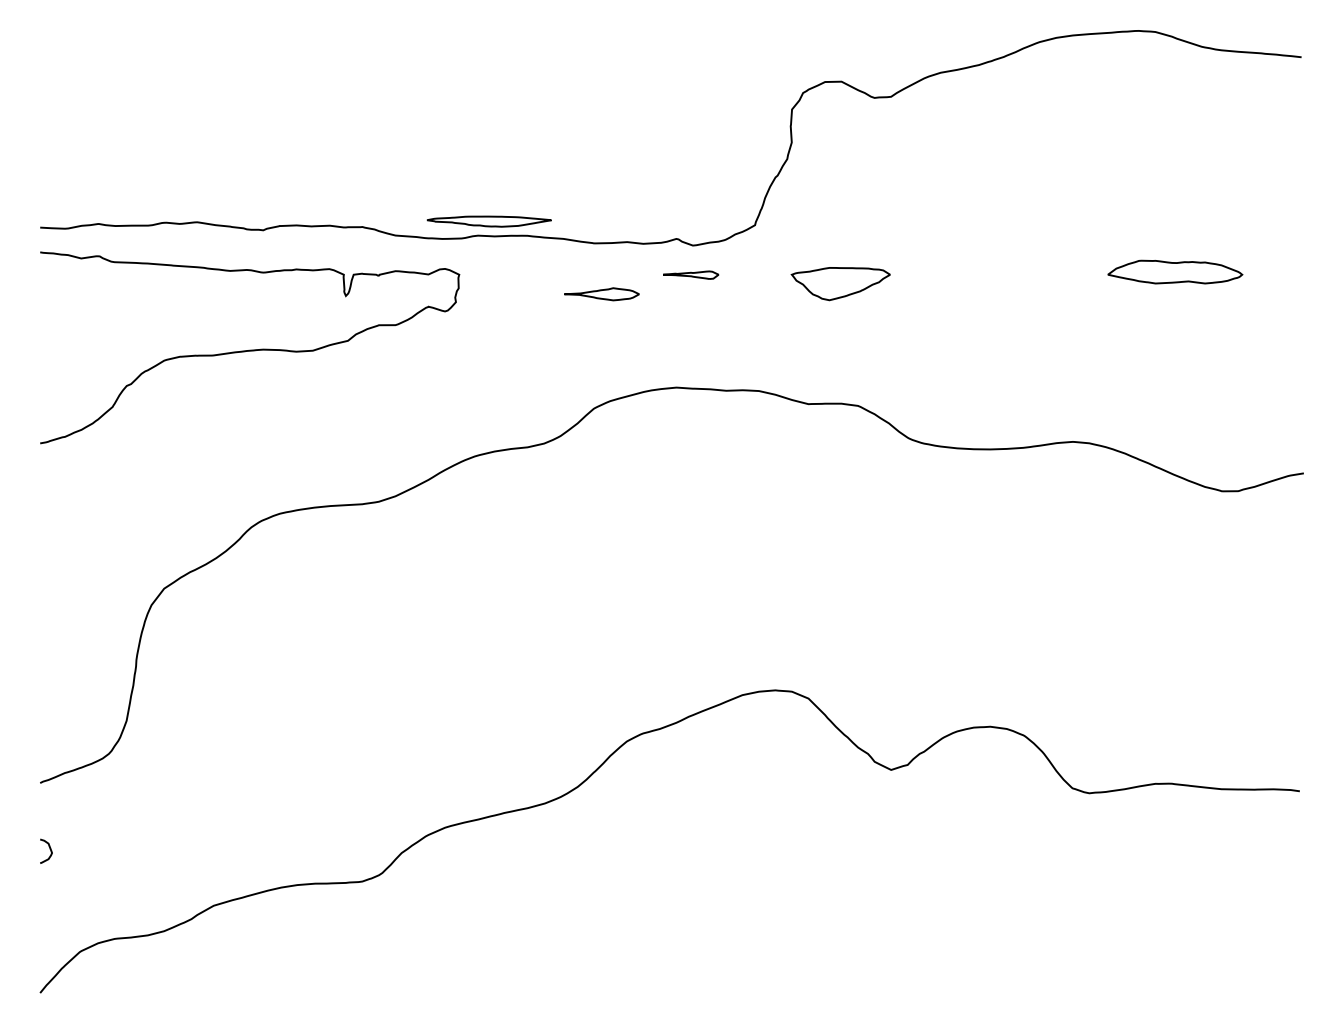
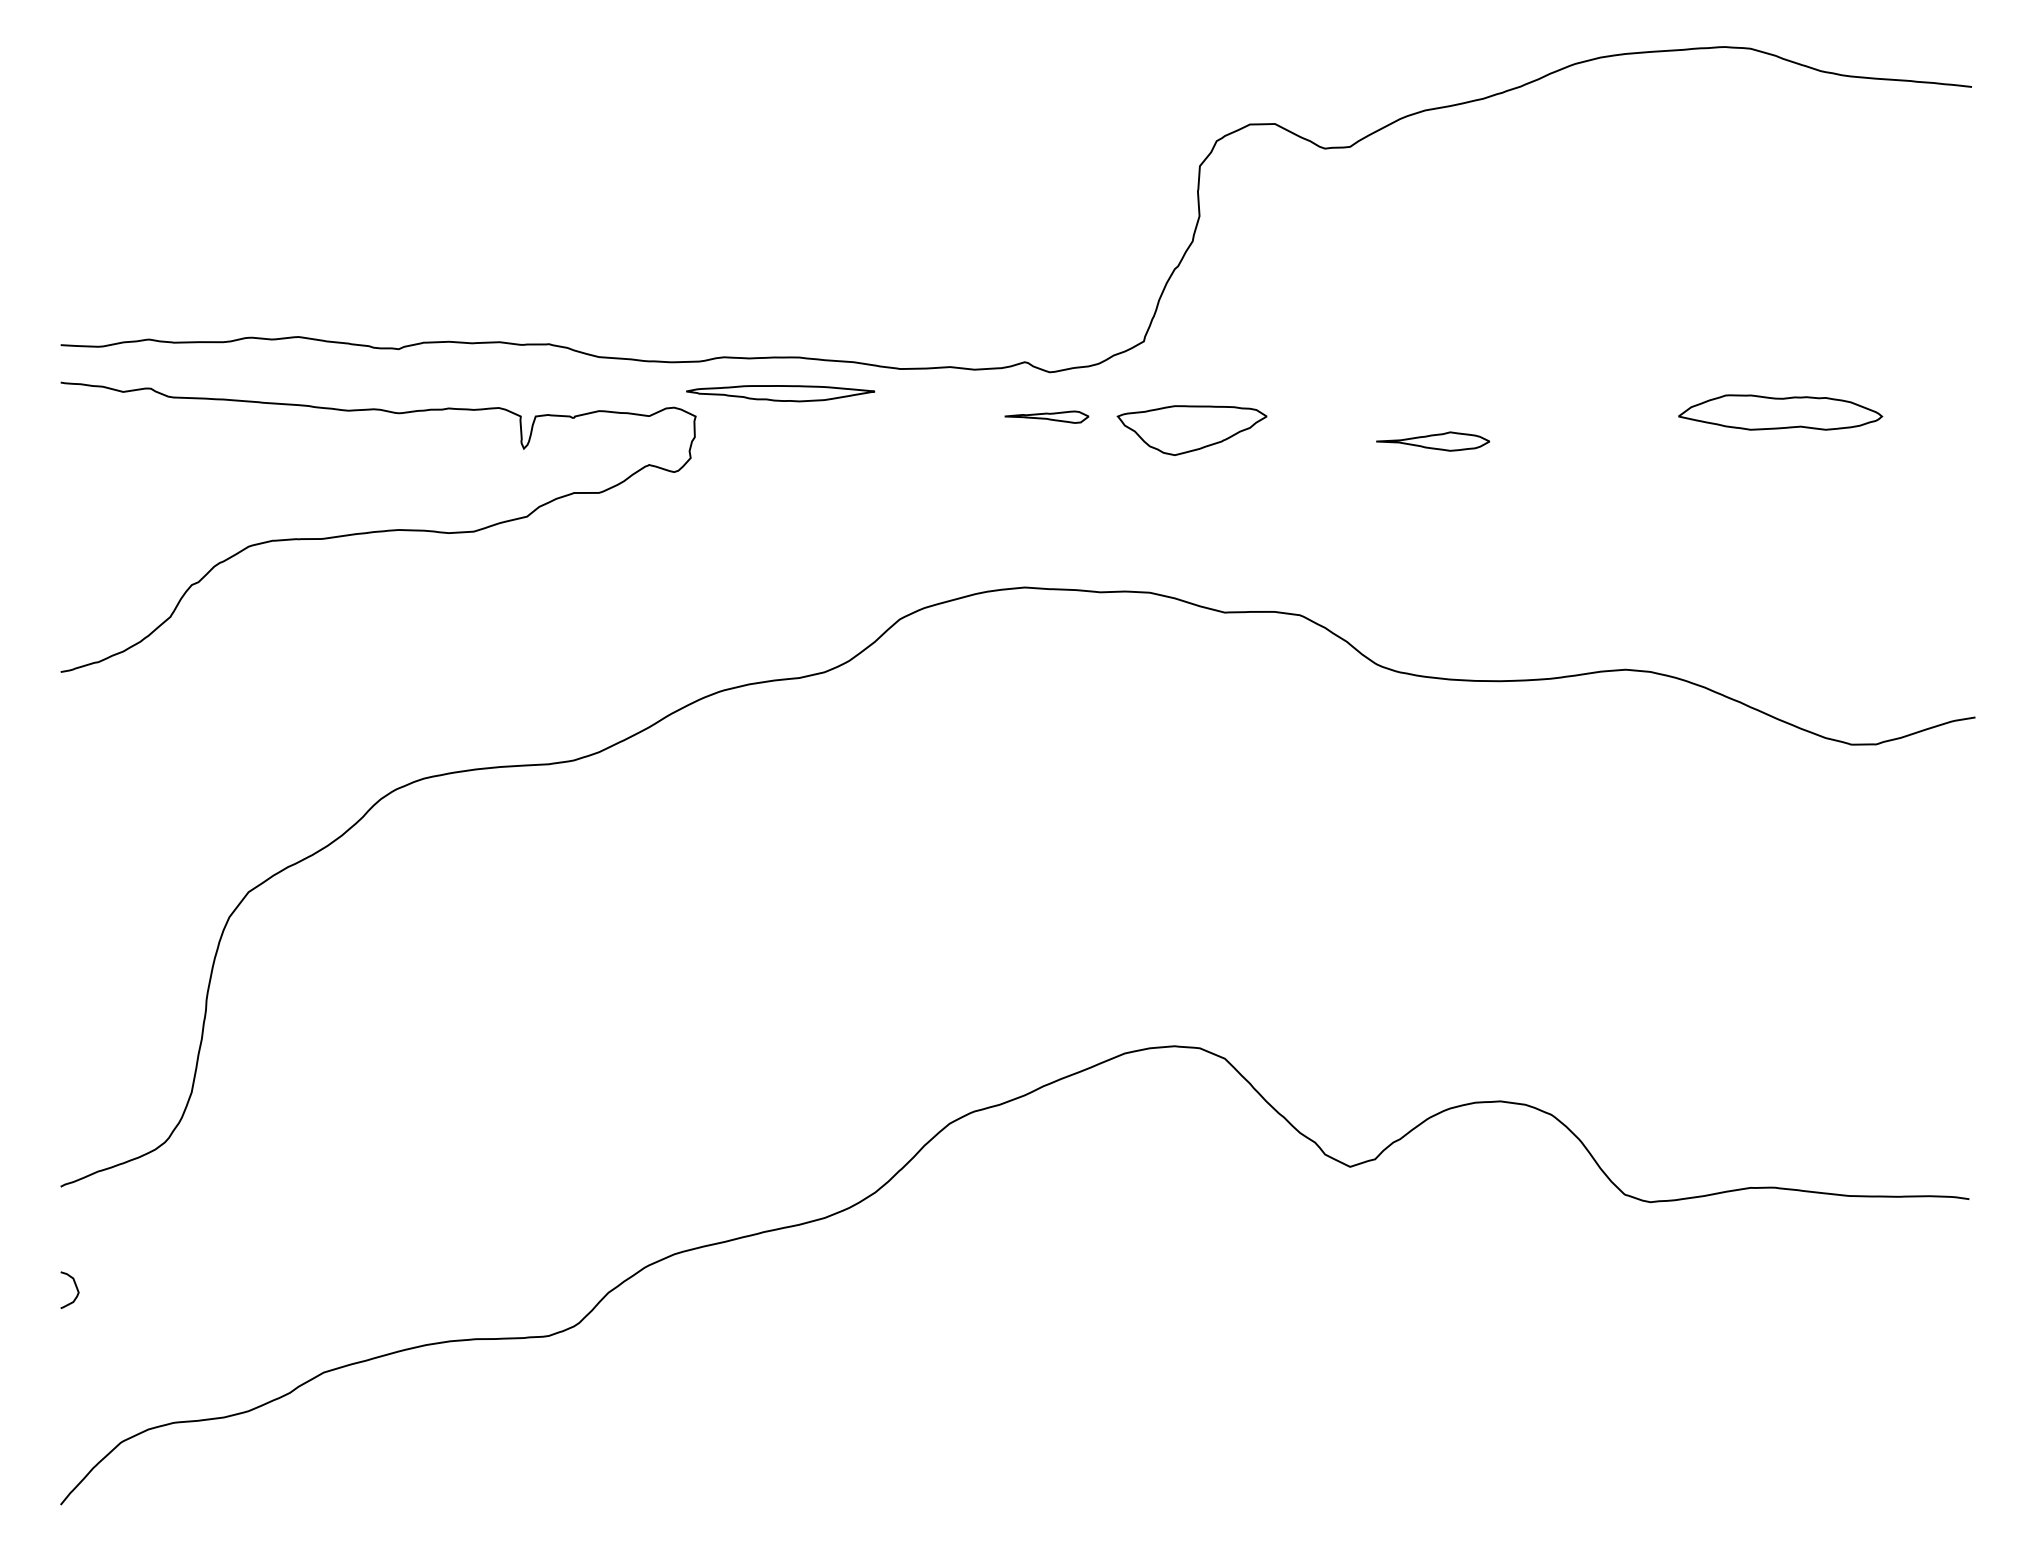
part: (488, 221) -> (779, 393), moved
part: (840, 284) -> (1191, 431), moved
part: (601, 294) -> (1432, 441), moved

